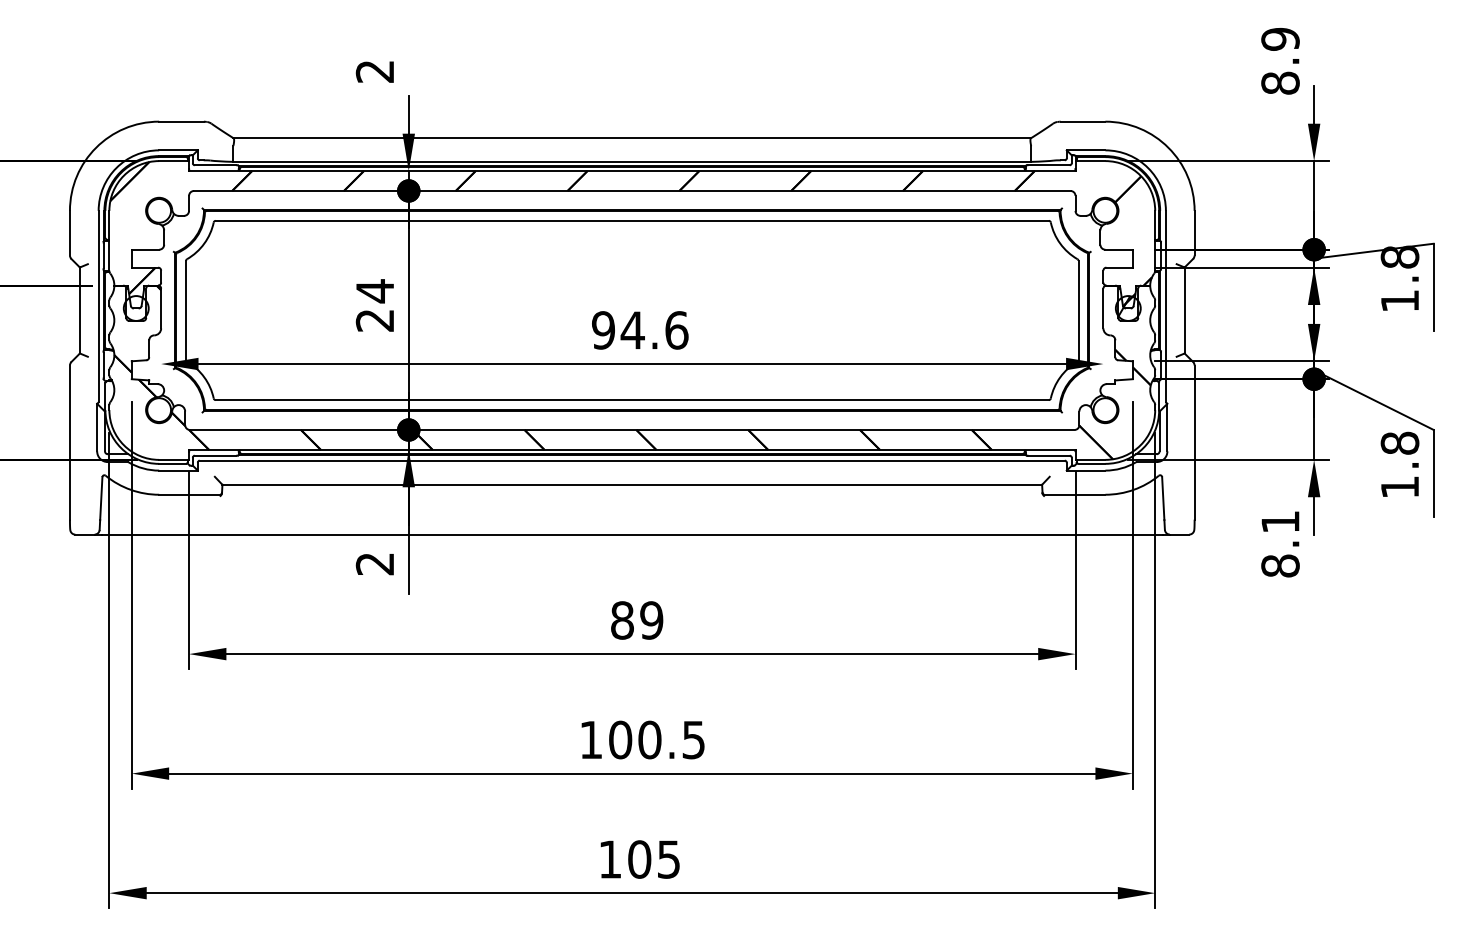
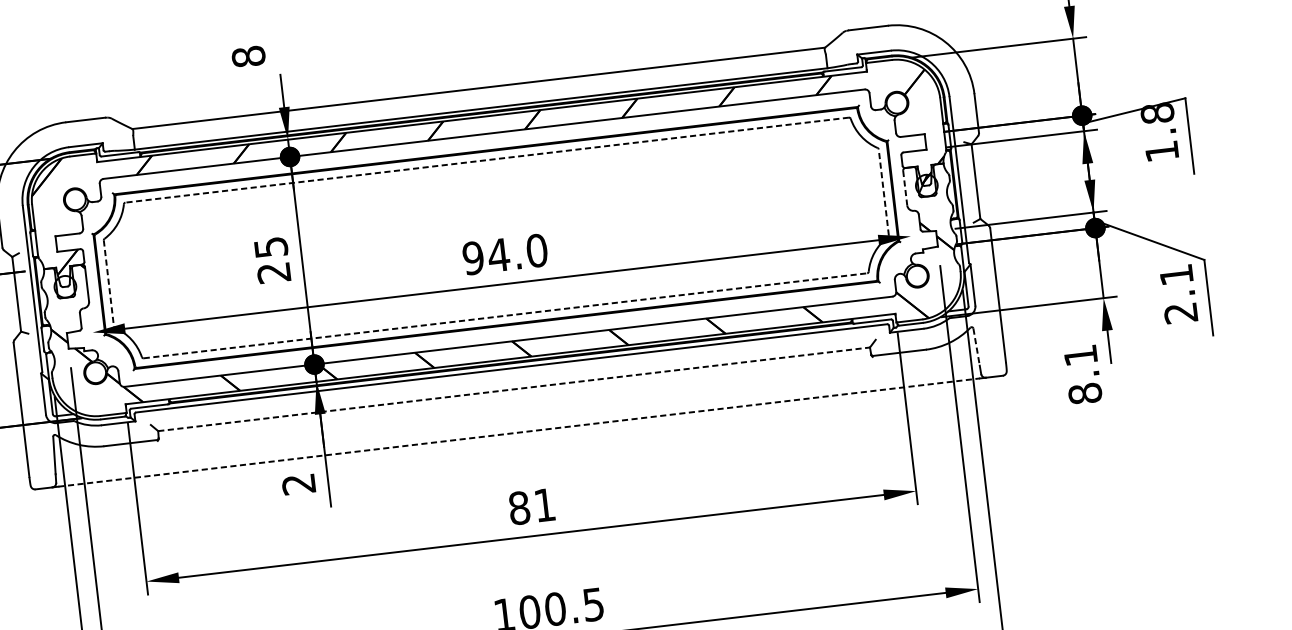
text: (374, 71) -> (248, 56), 2 -> 8
line: (632, 220) -> (487, 159), solid -> dashed
text: (375, 291) -> (271, 247), 24 -> 25
line: (1103, 308) -> (905, 188), solid -> dashed
line: (186, 310) -> (109, 283), solid -> dashed
line: (1078, 310) -> (883, 192), solid -> dashed
text: (676, 330) -> (536, 250), 94.6 -> 94.0
line: (632, 400) -> (505, 316), solid -> dashed
text: (1399, 464) -> (1178, 293), 1.8 -> 2.1
line: (632, 484) -> (514, 389), solid -> dashed
line: (1163, 499) -> (976, 347), solid -> dashed
line: (632, 534) -> (519, 432), solid -> dashed
text: (651, 620) -> (544, 505), 89 -> 81

